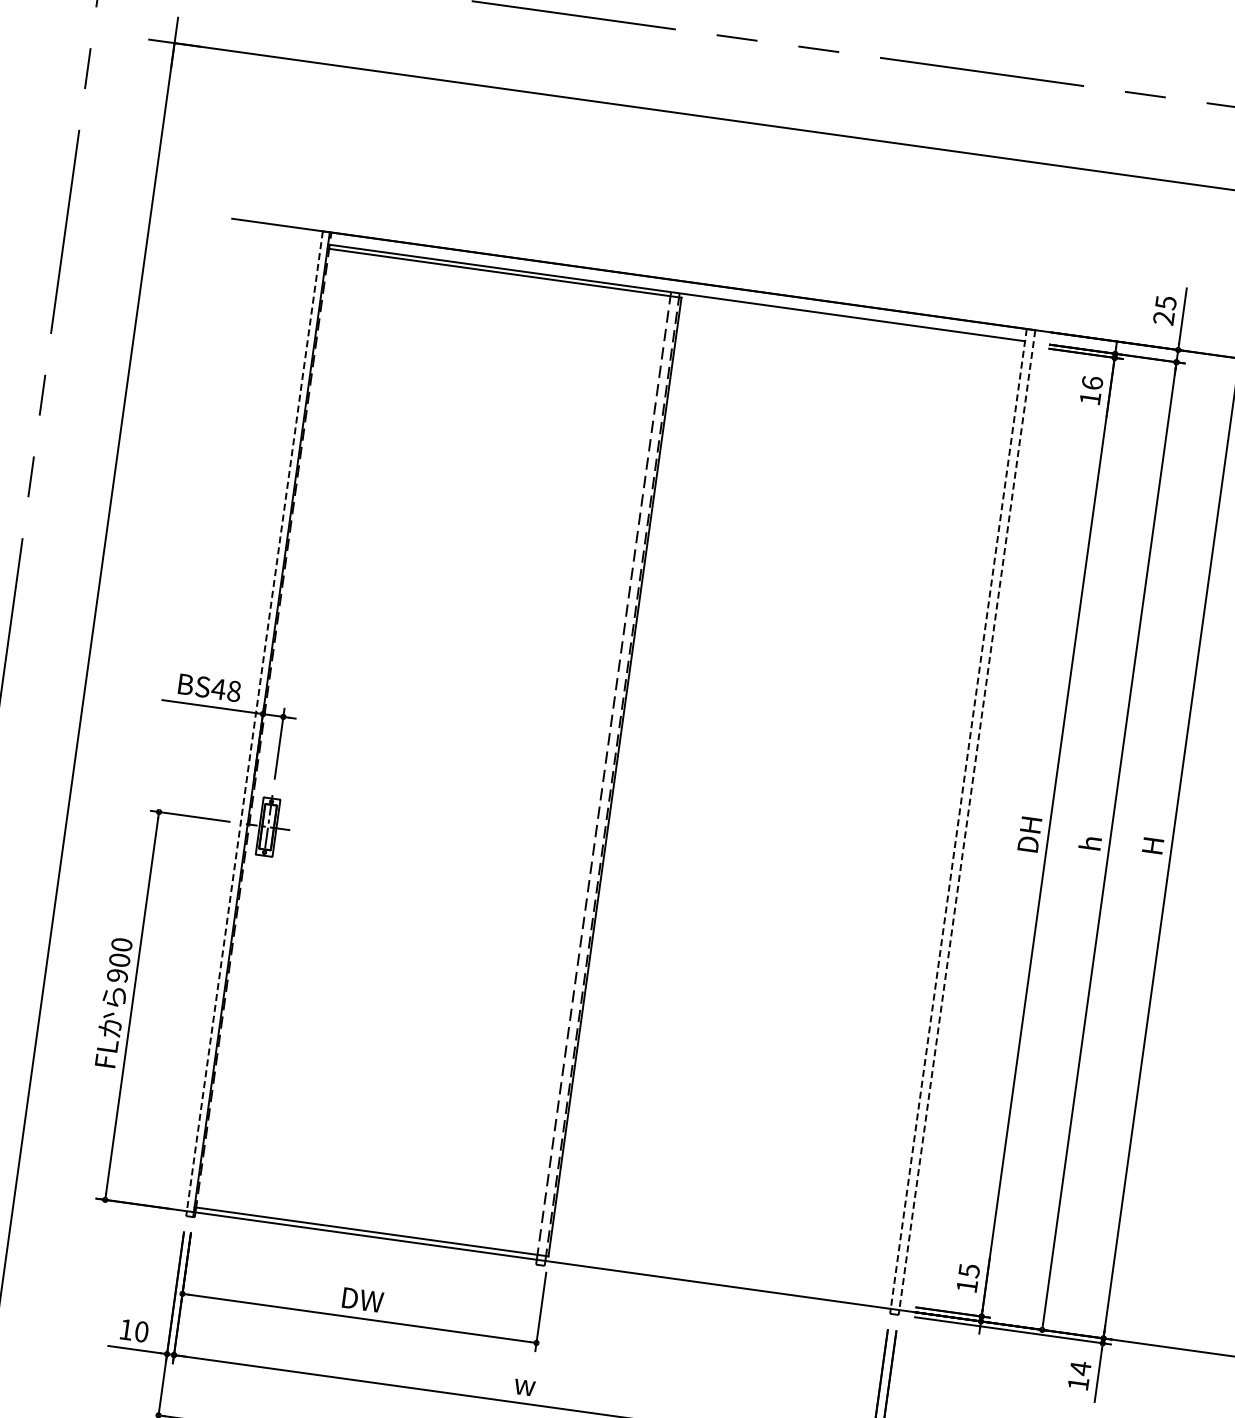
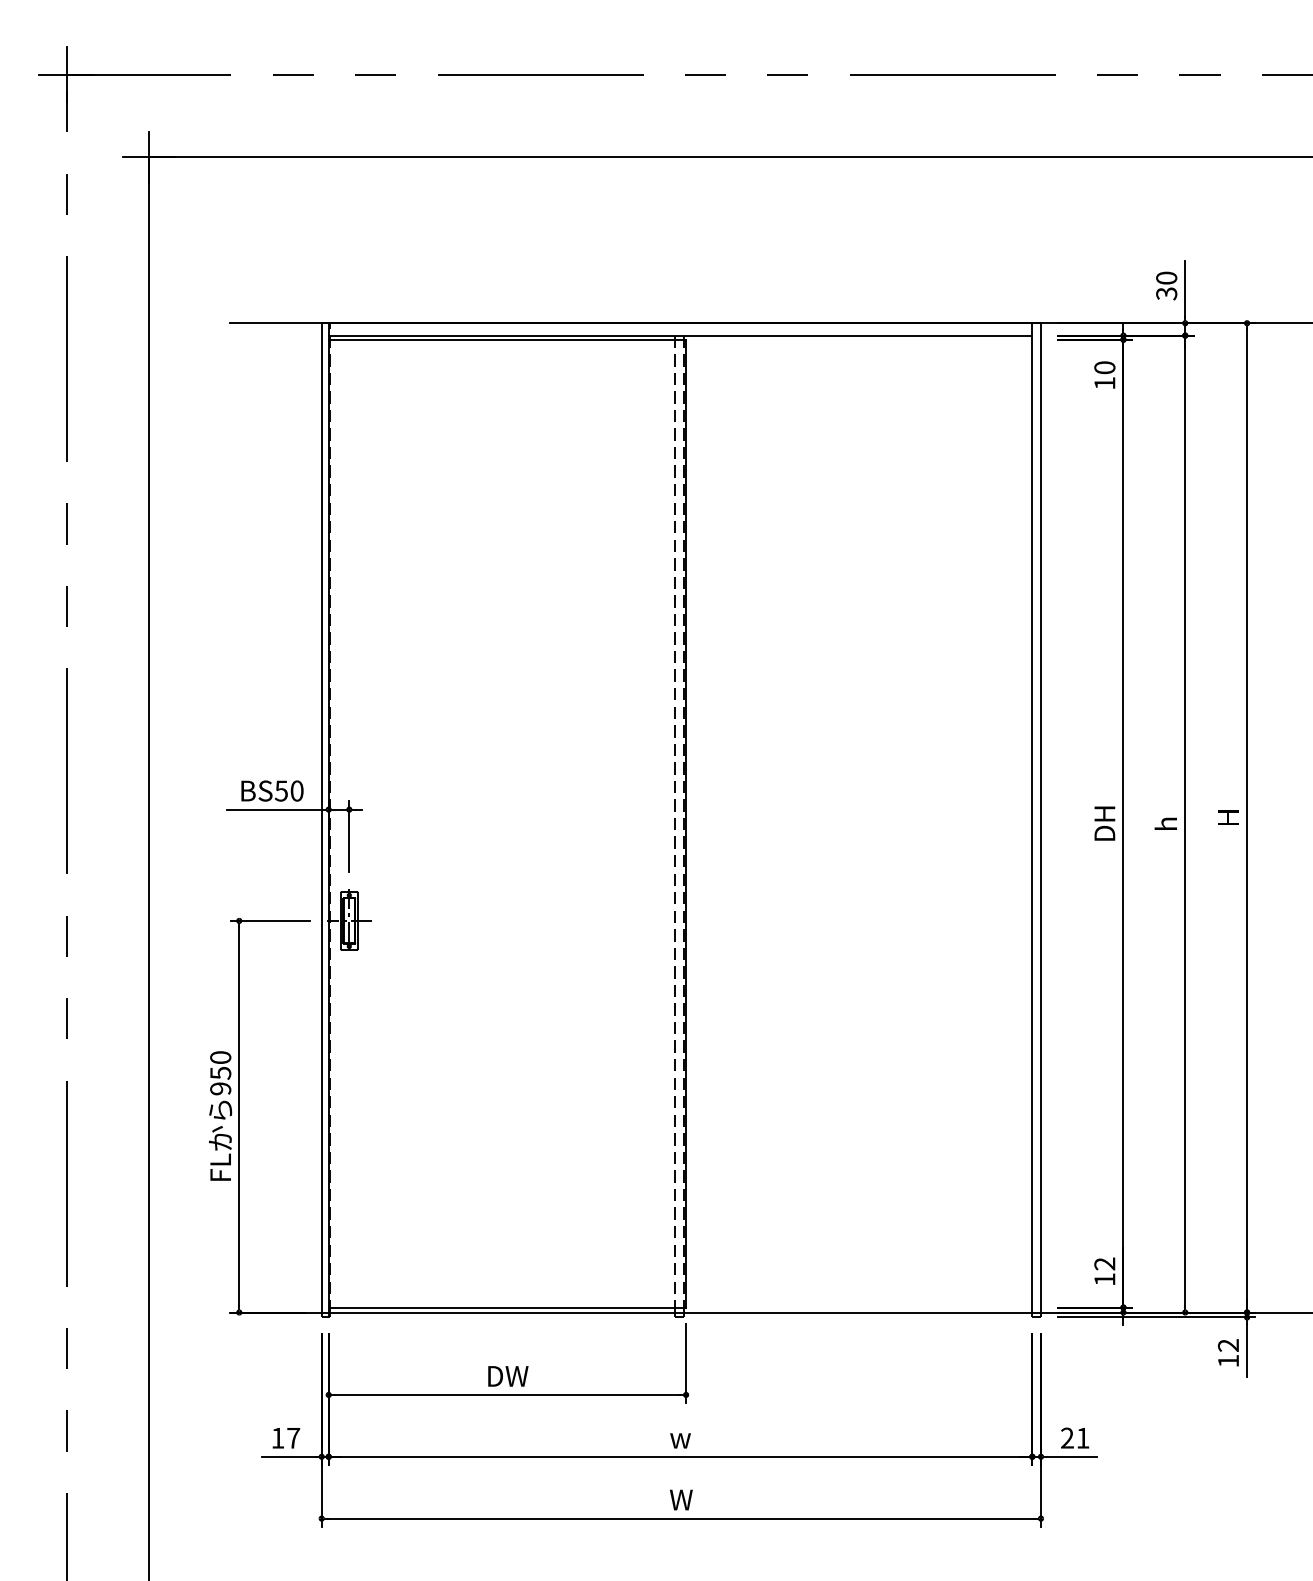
text: (1164, 310) -> (1166, 285), 25 -> 30
text: (1092, 382) -> (1104, 367), 16 -> 10
text: (225, 689) -> (288, 790), BS48 -> BS50
line: (254, 720) -> (321, 817), dashed -> solid
line: (958, 818) -> (1032, 817), dashed -> solid
line: (967, 819) -> (1041, 817), dashed -> solid
text: (119, 959) -> (220, 1072), 900 -> 950
text: (968, 1270) -> (1104, 1263), 15 -> 12
text: (141, 1331) -> (293, 1437), 10 -> 17
text: (1080, 1368) -> (1228, 1345), 14 -> 12

